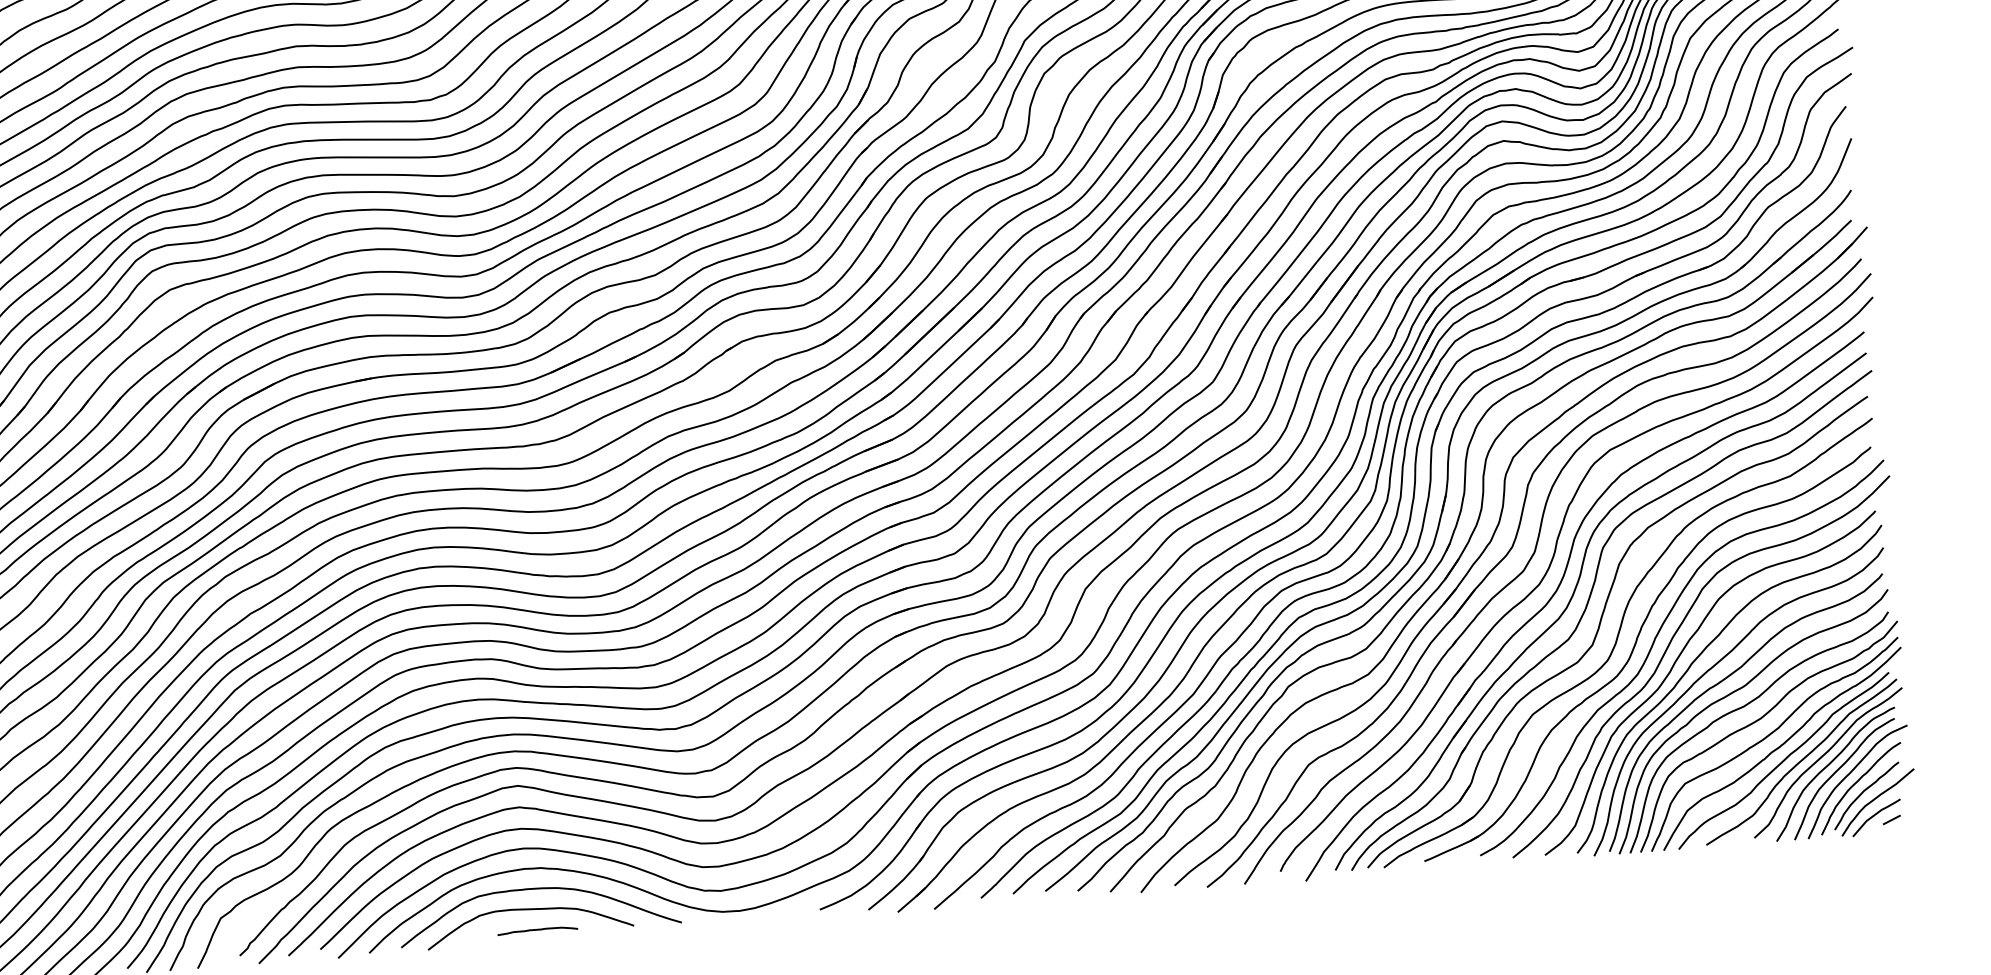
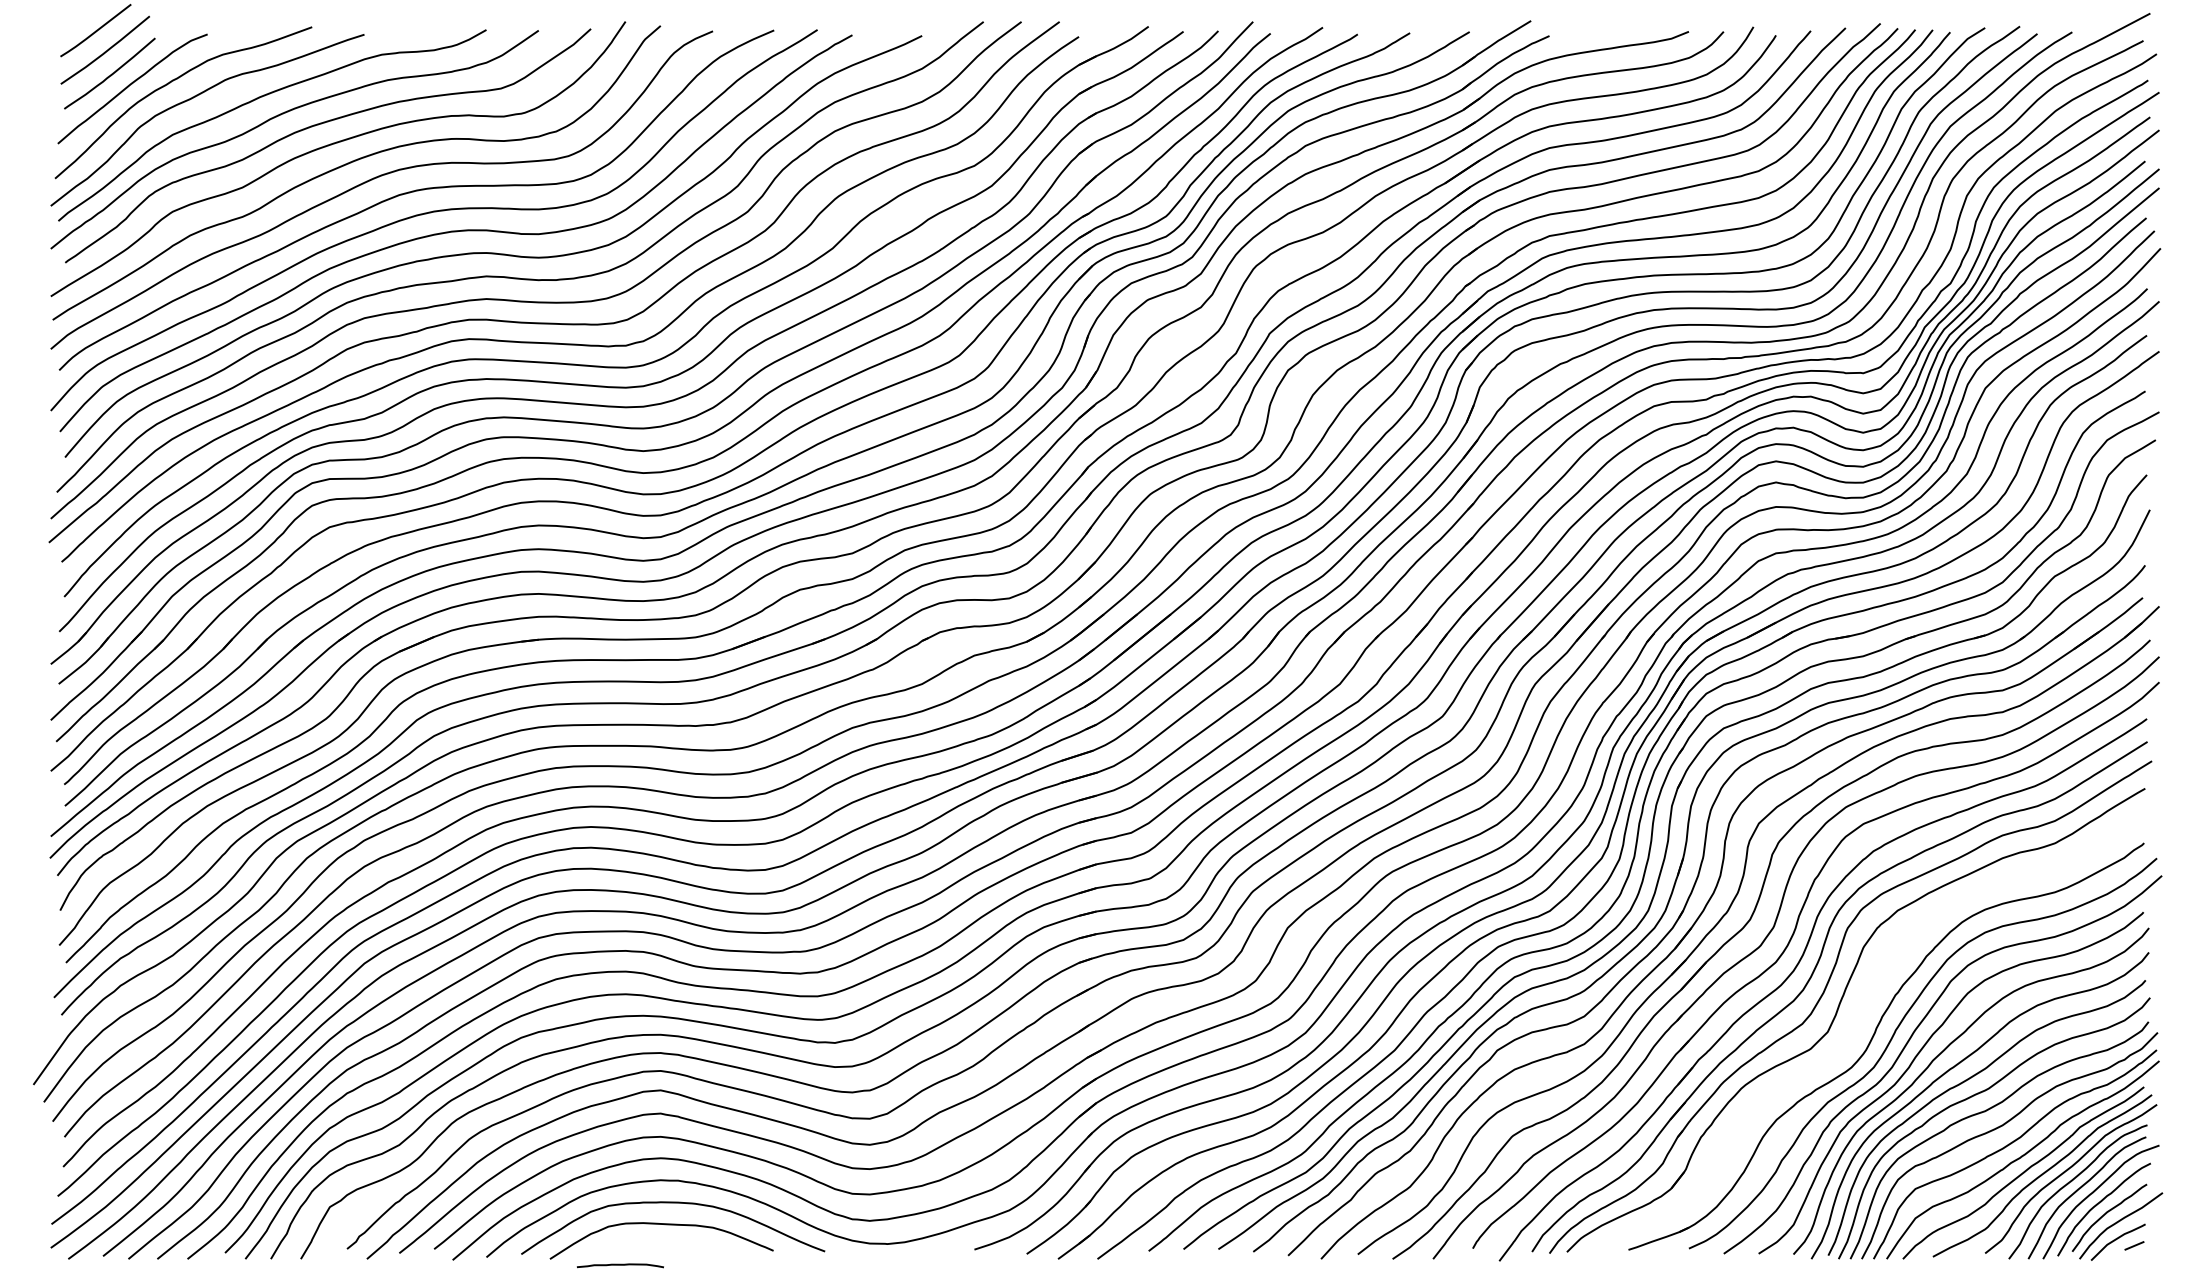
part: (1618, 637) -> (1856, 1026), removed
curve: (537, 930) -> (620, 1265), moved

